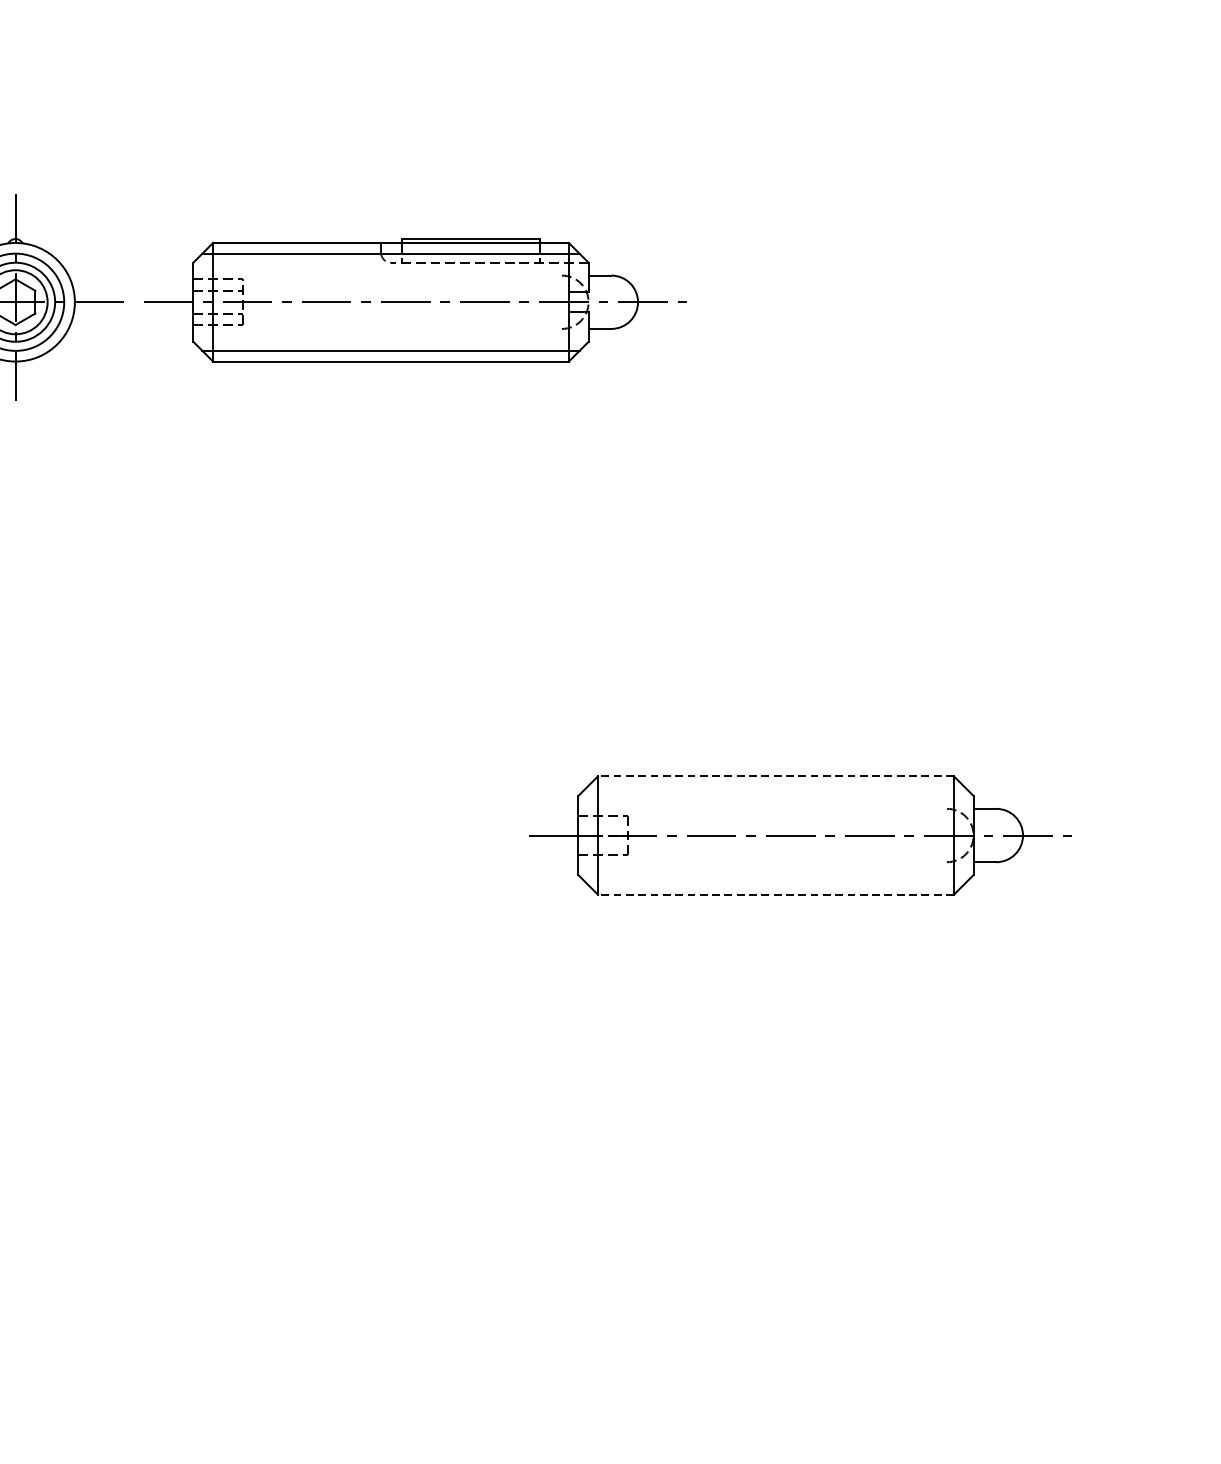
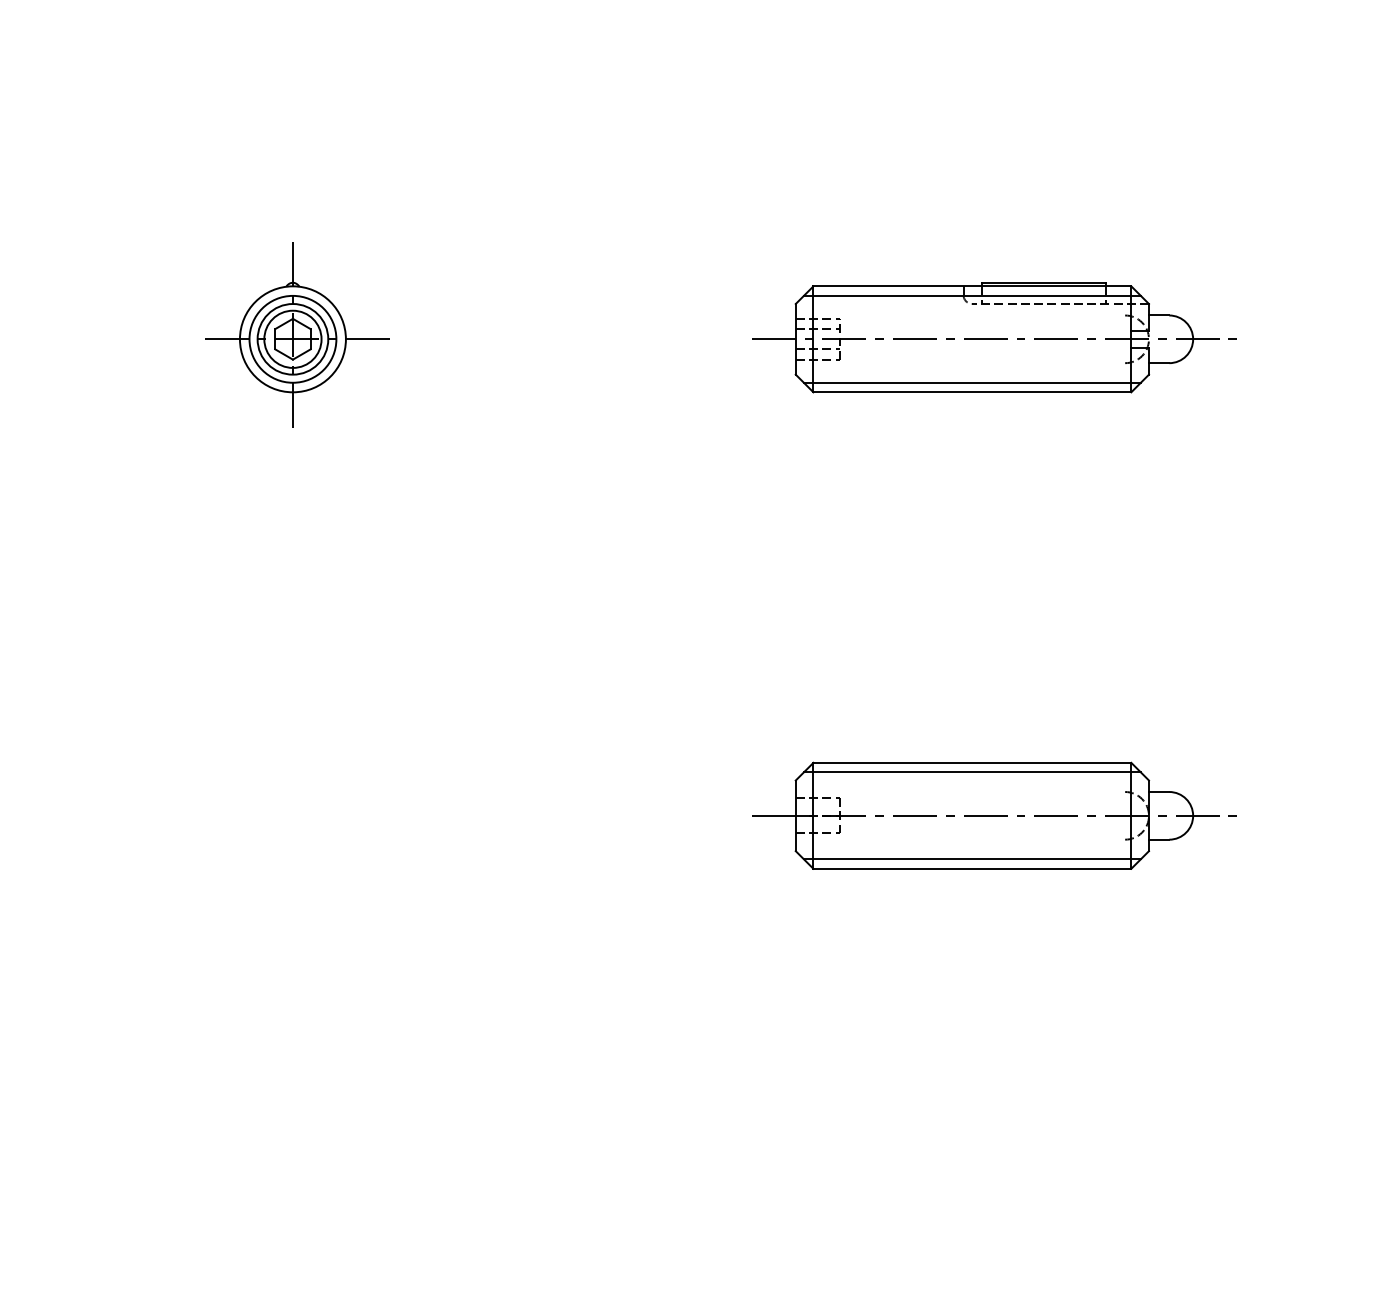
part: (415, 300) -> (994, 337), moved
line: (776, 775) -> (972, 762), dashed -> solid
line: (776, 787) -> (972, 772), added
line: (776, 884) -> (972, 859), added
line: (776, 894) -> (972, 868), dashed -> solid

